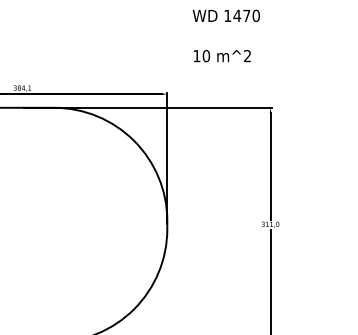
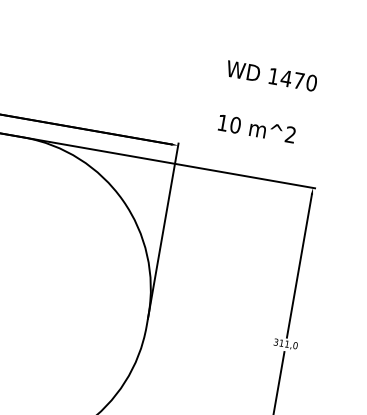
text: (225, 35) -> (265, 102), moved

